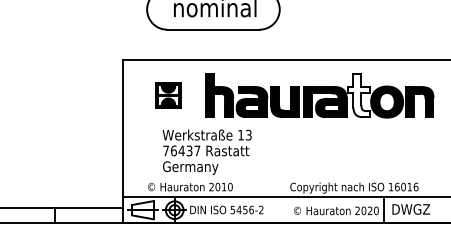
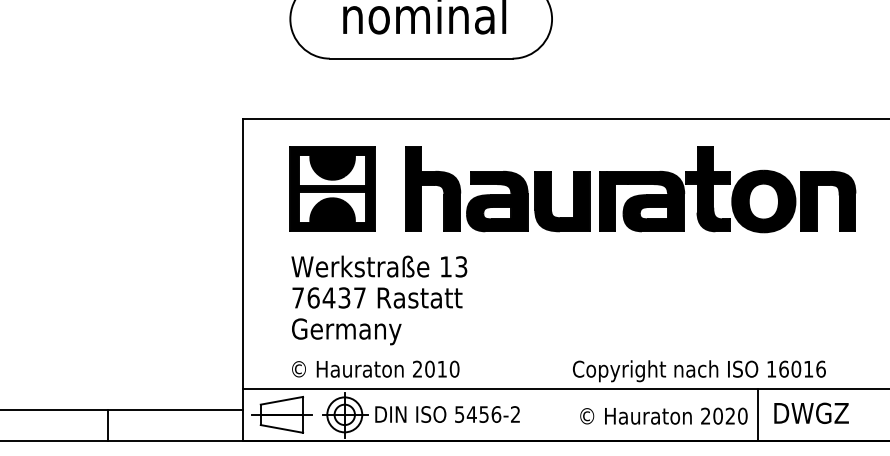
part: (168, 95) -> (332, 188), size x1.67
fill: (358, 95) -> (707, 188), added
text: (206, 151) -> (377, 299), moved

